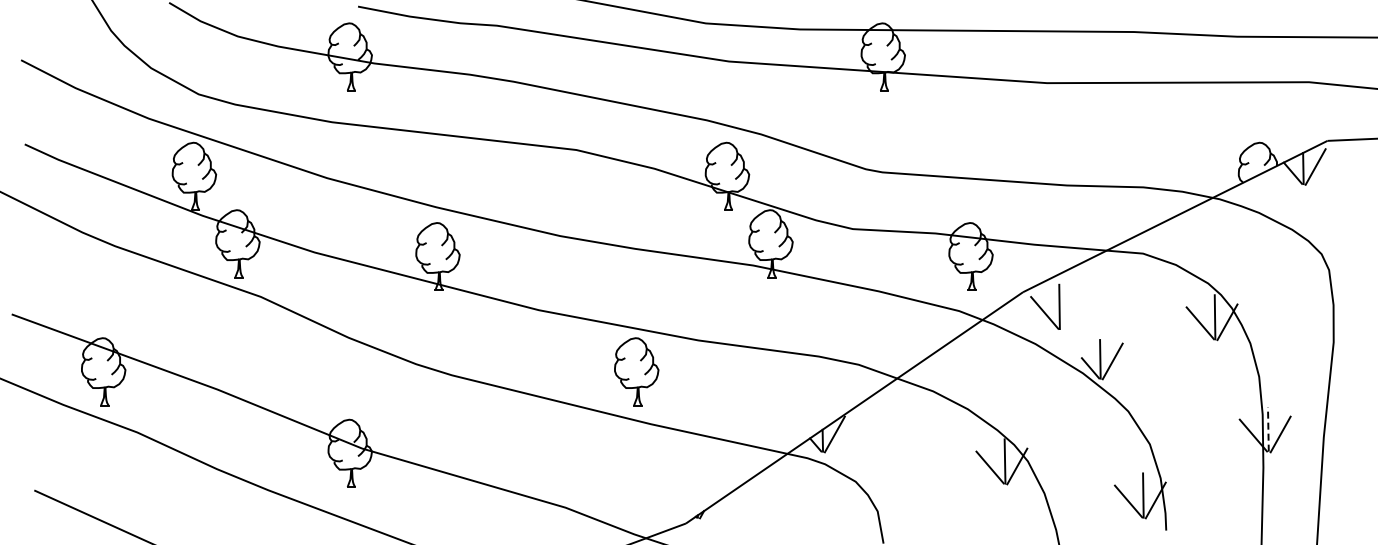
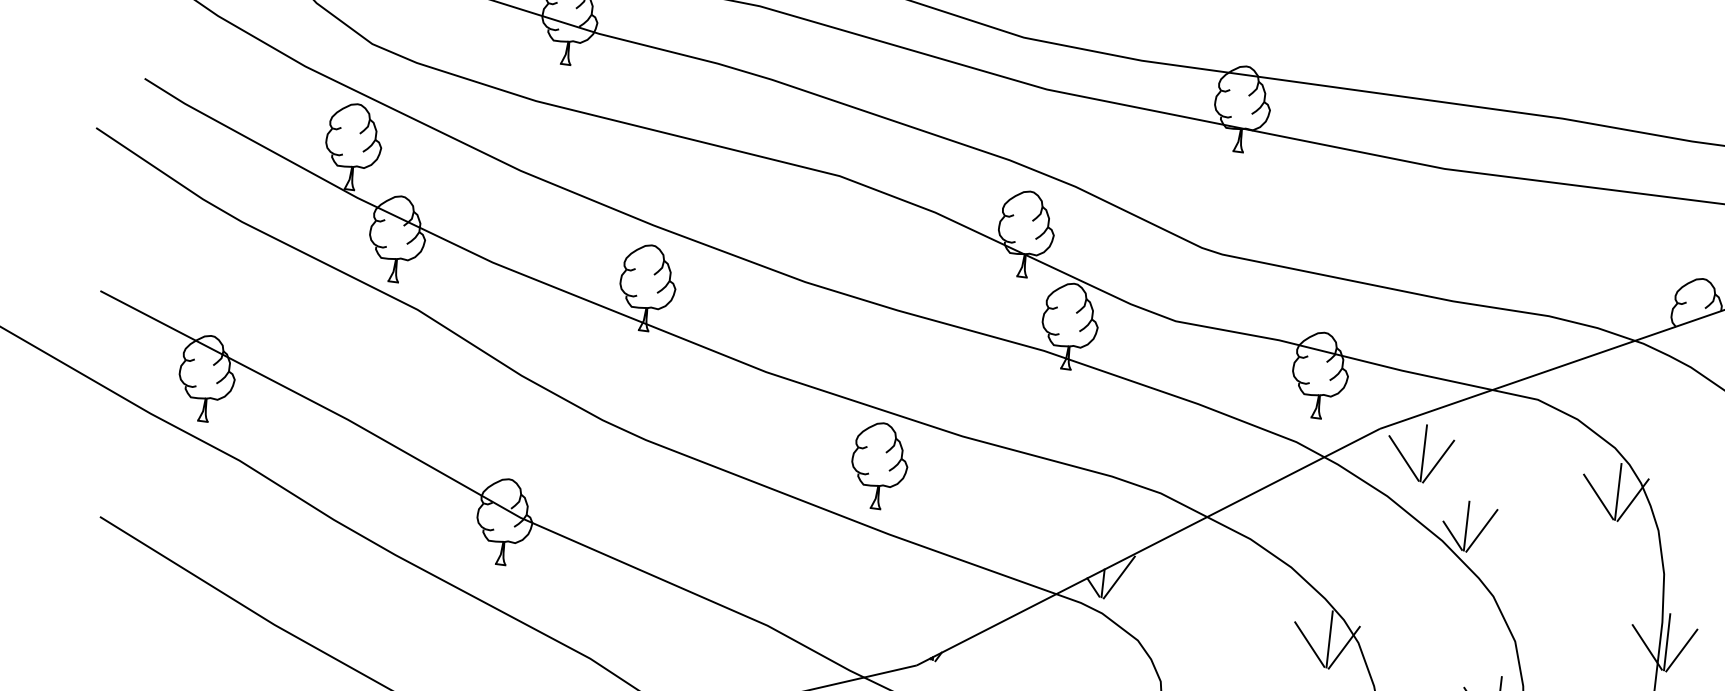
line: (1071, 311) -> (1438, 461), added
line: (1268, 429) -> (1667, 642), dashed -> solid

